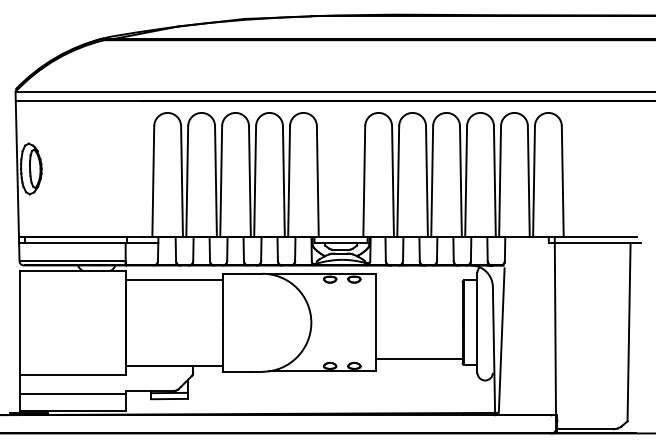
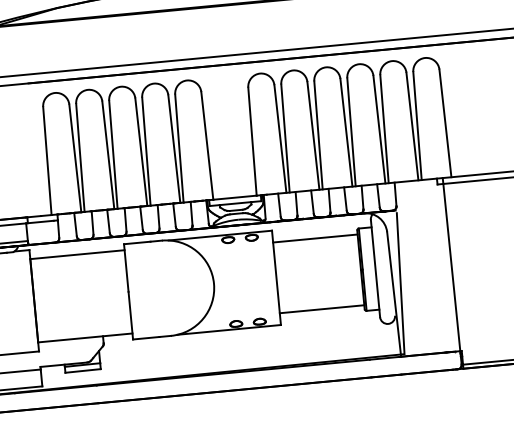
line: (418, 286) -> (314, 238), added

